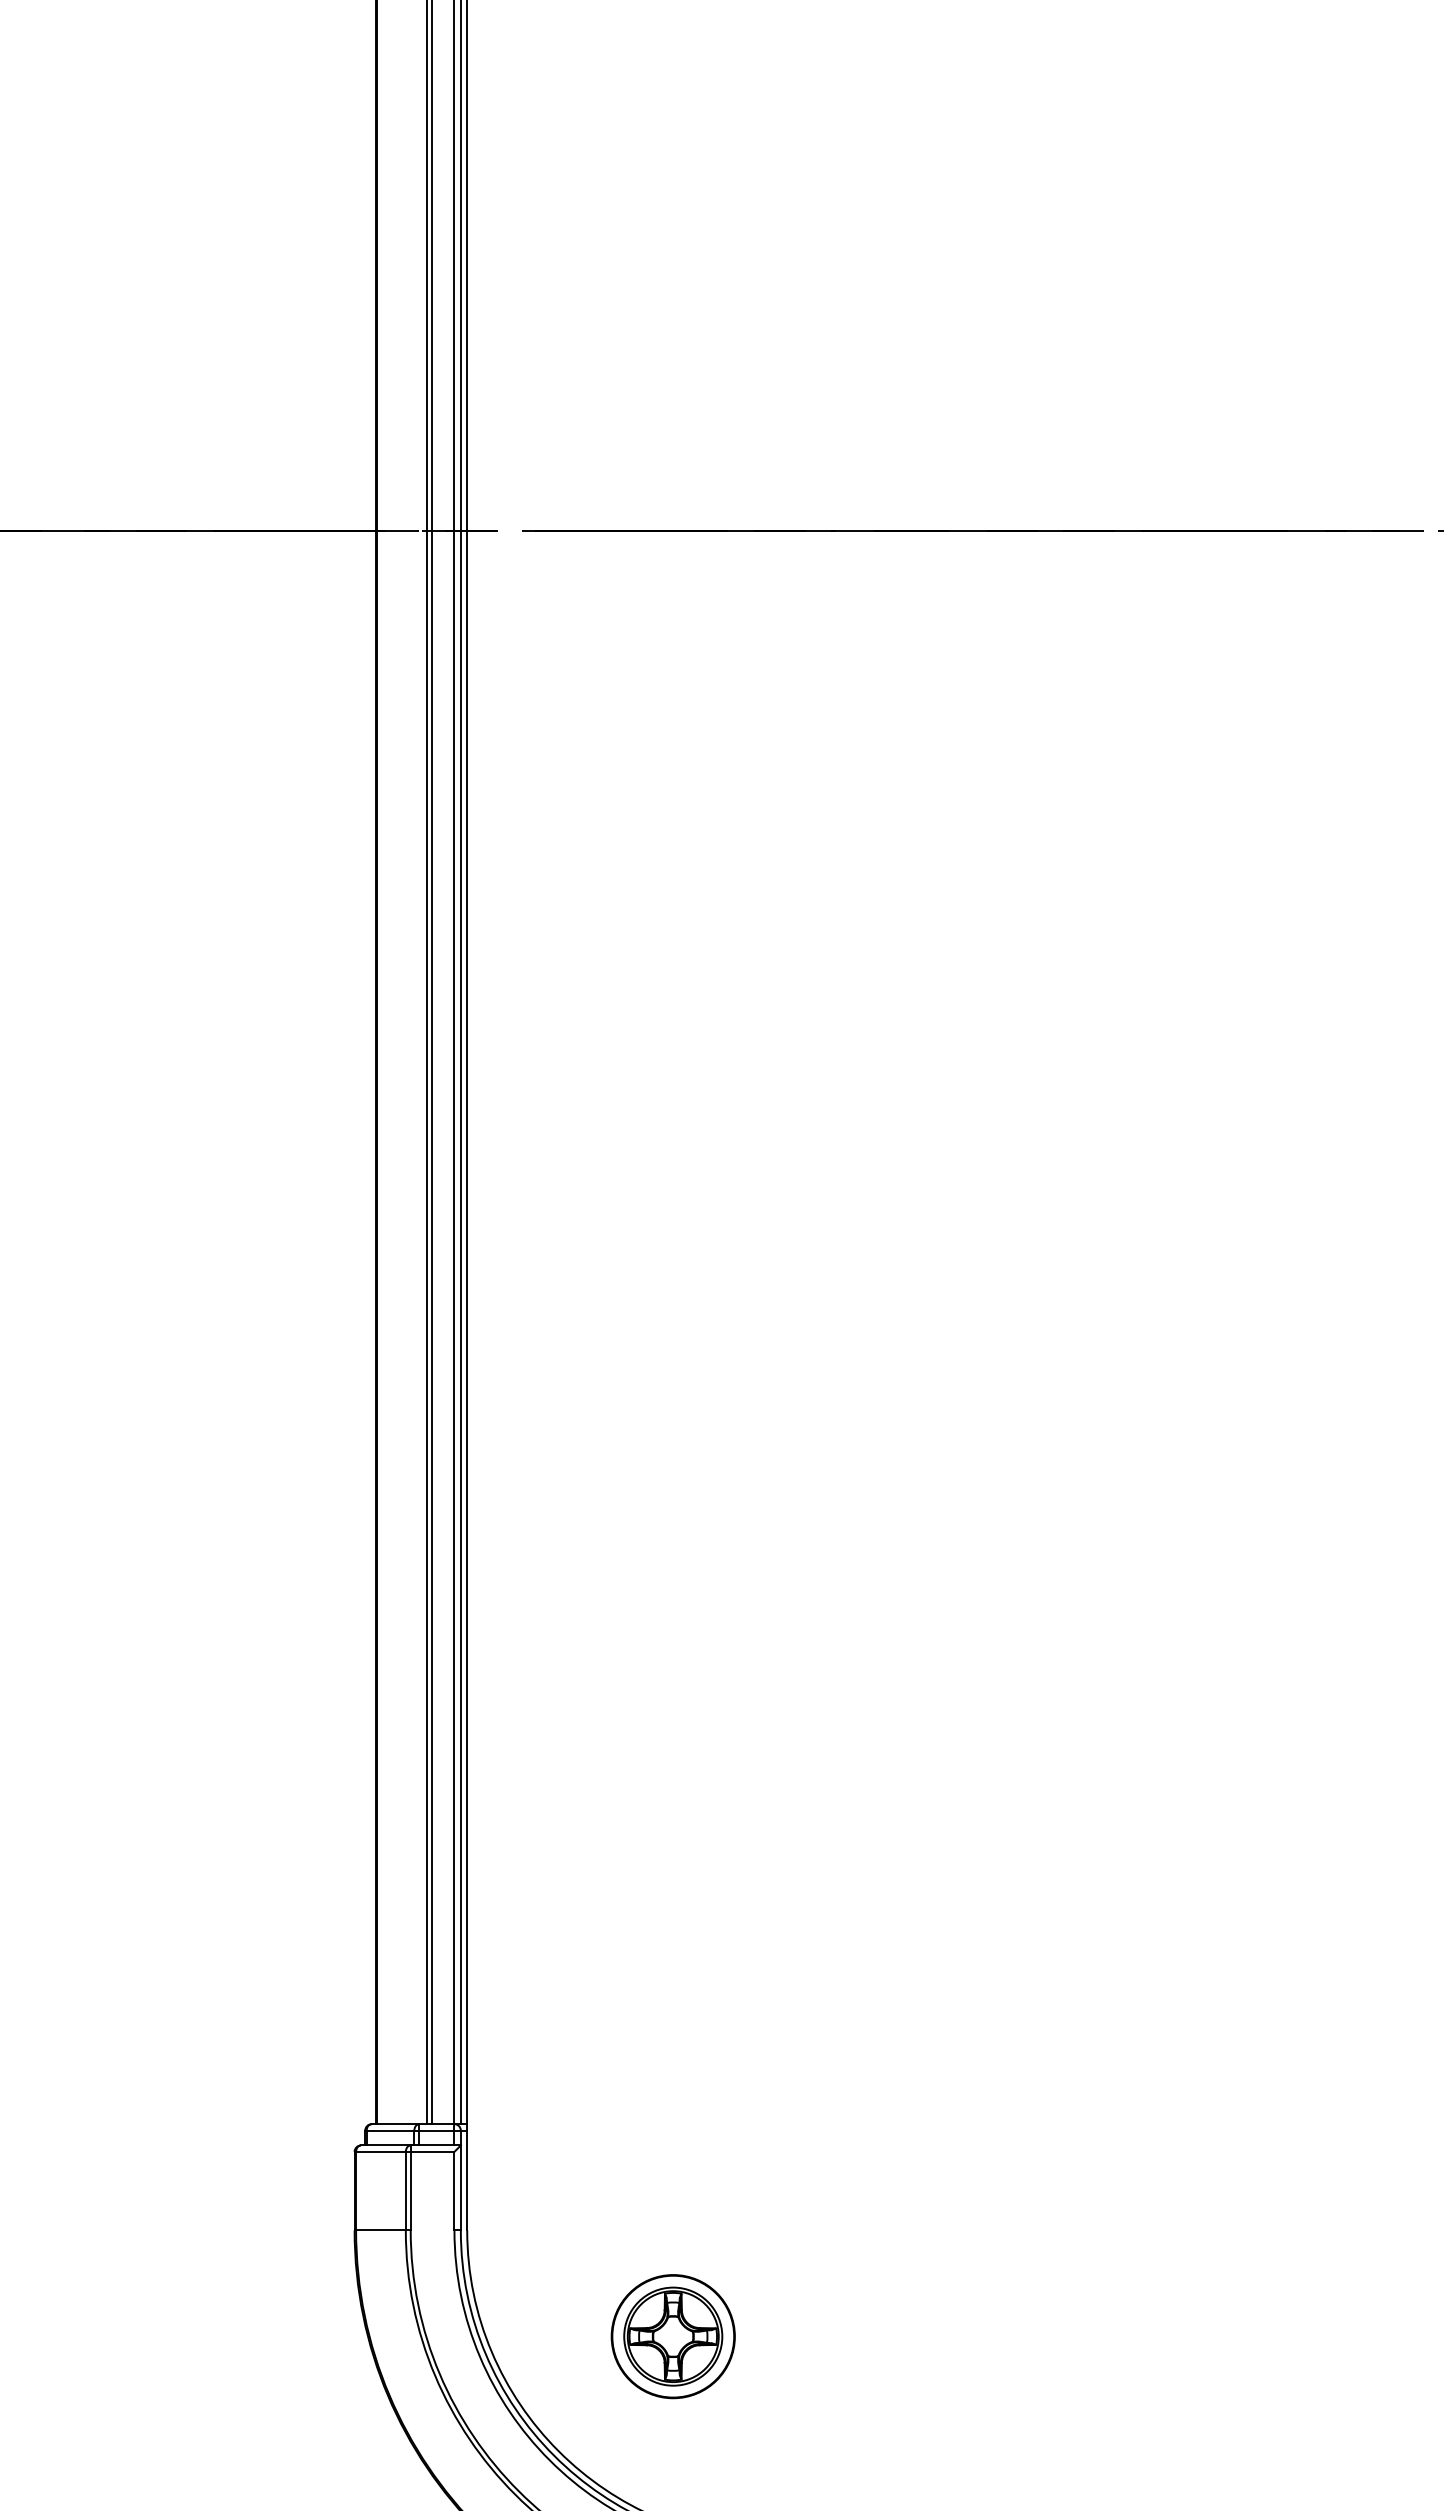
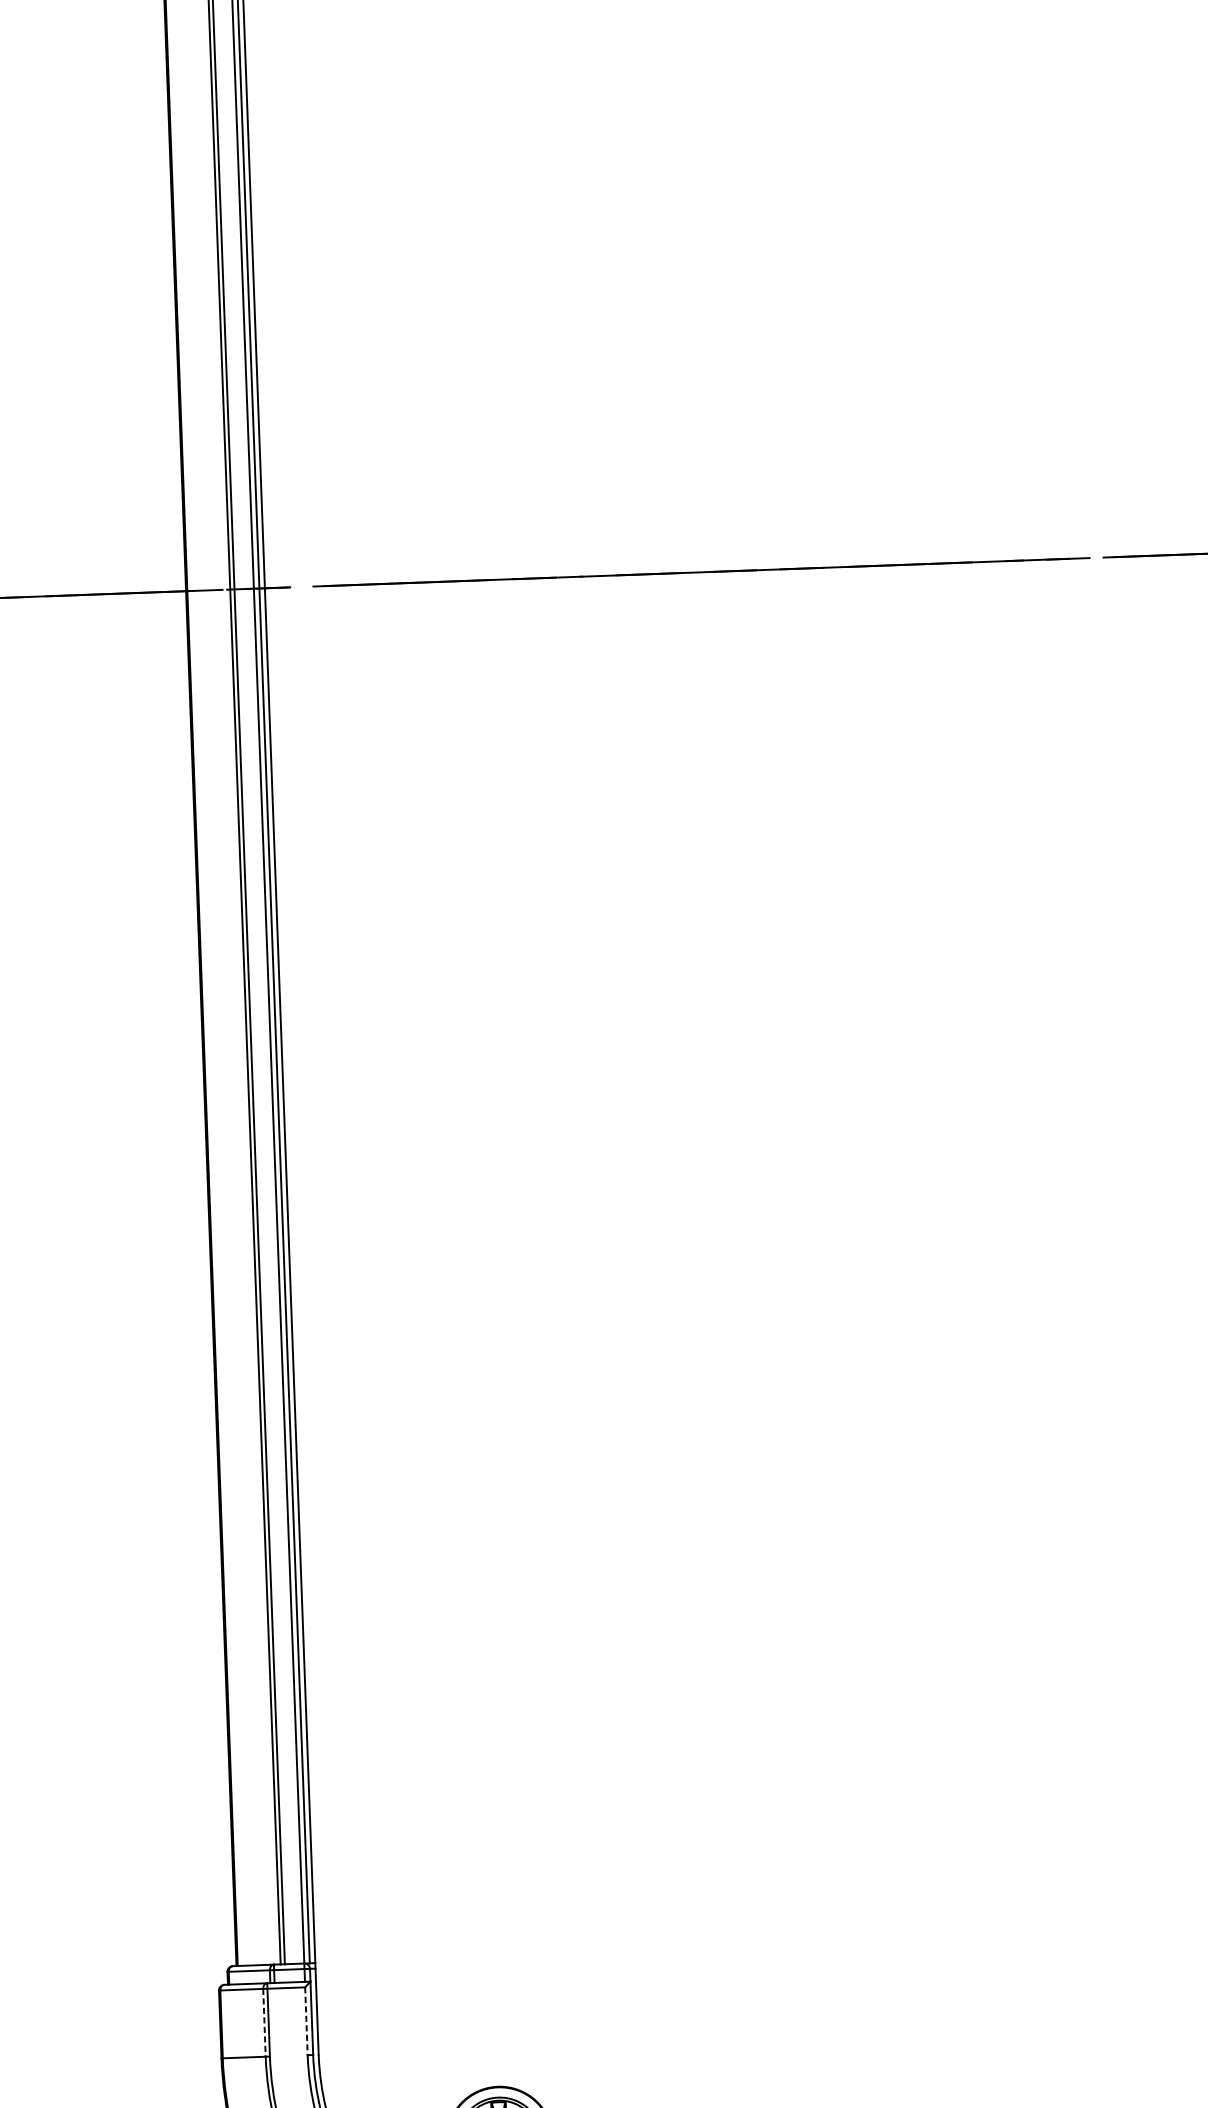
line: (405, 2191) -> (264, 2023), solid -> dashed
line: (454, 2191) -> (306, 2021), solid -> dashed

